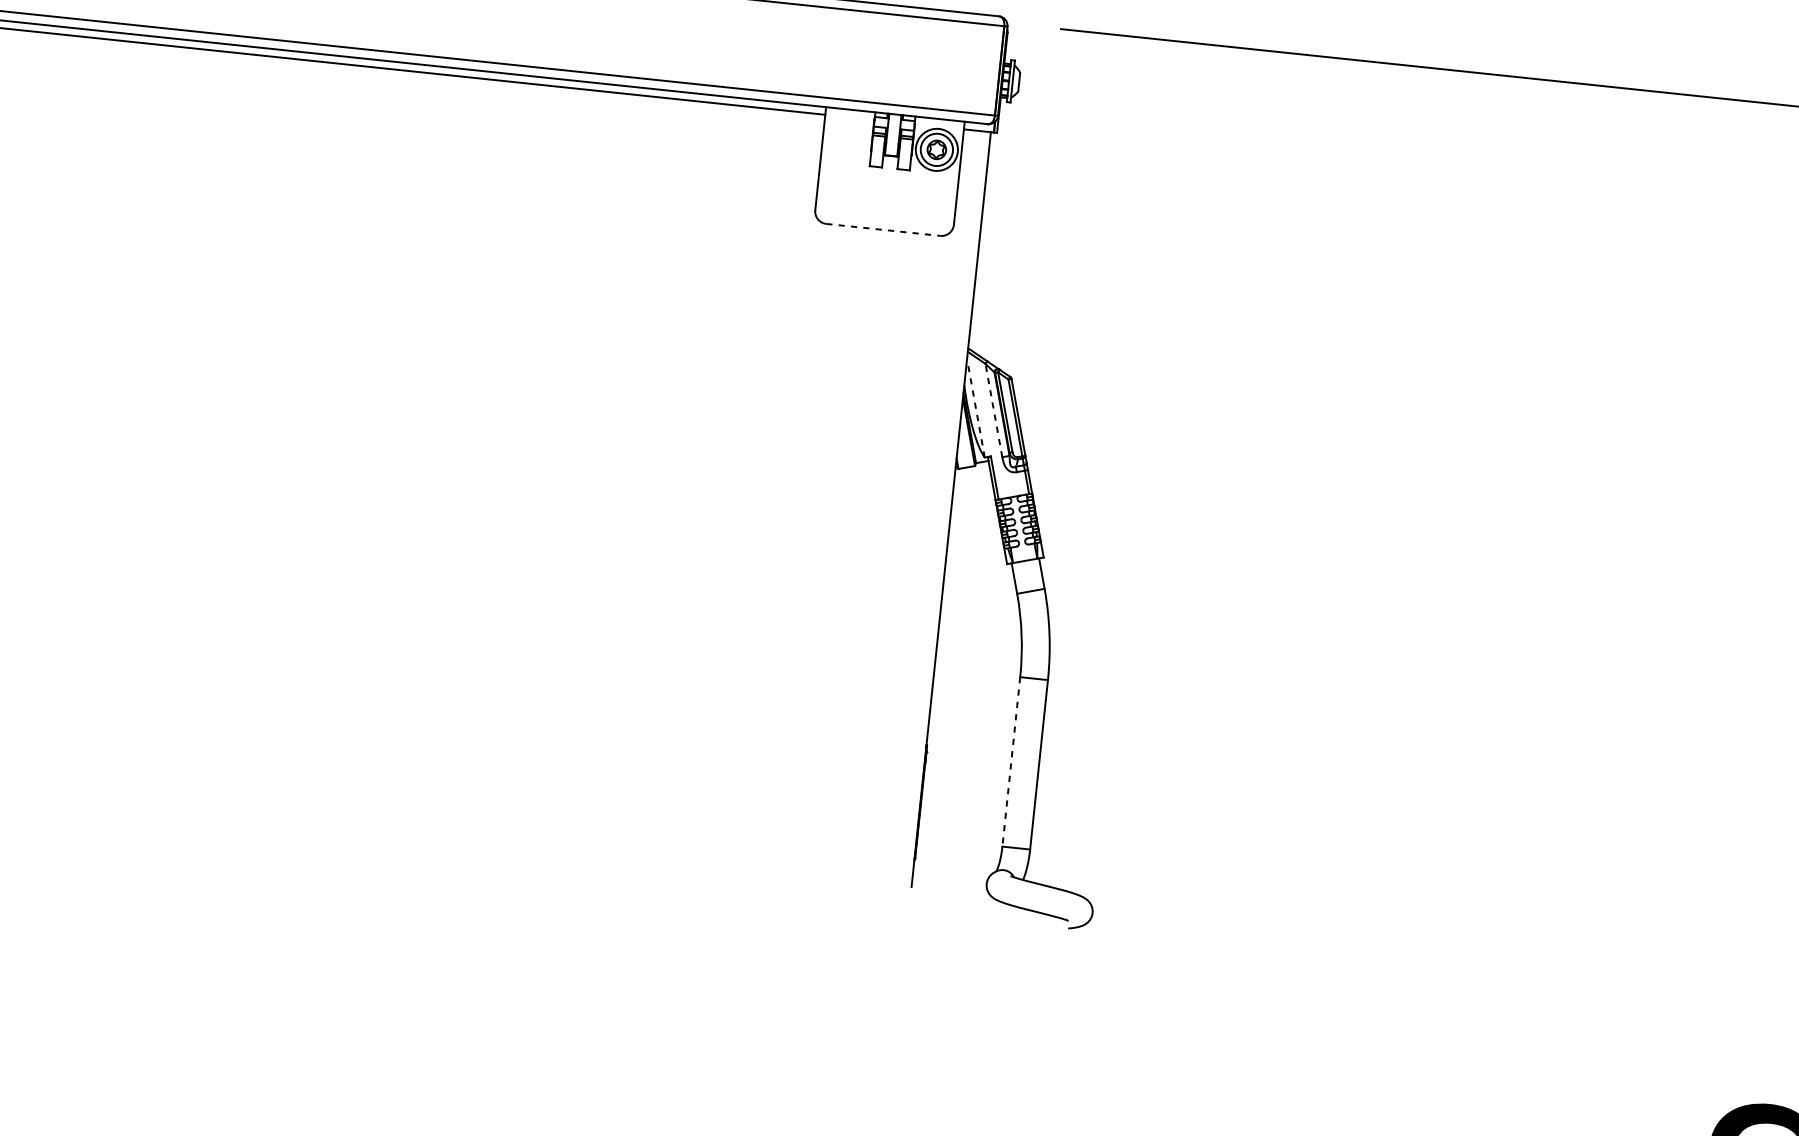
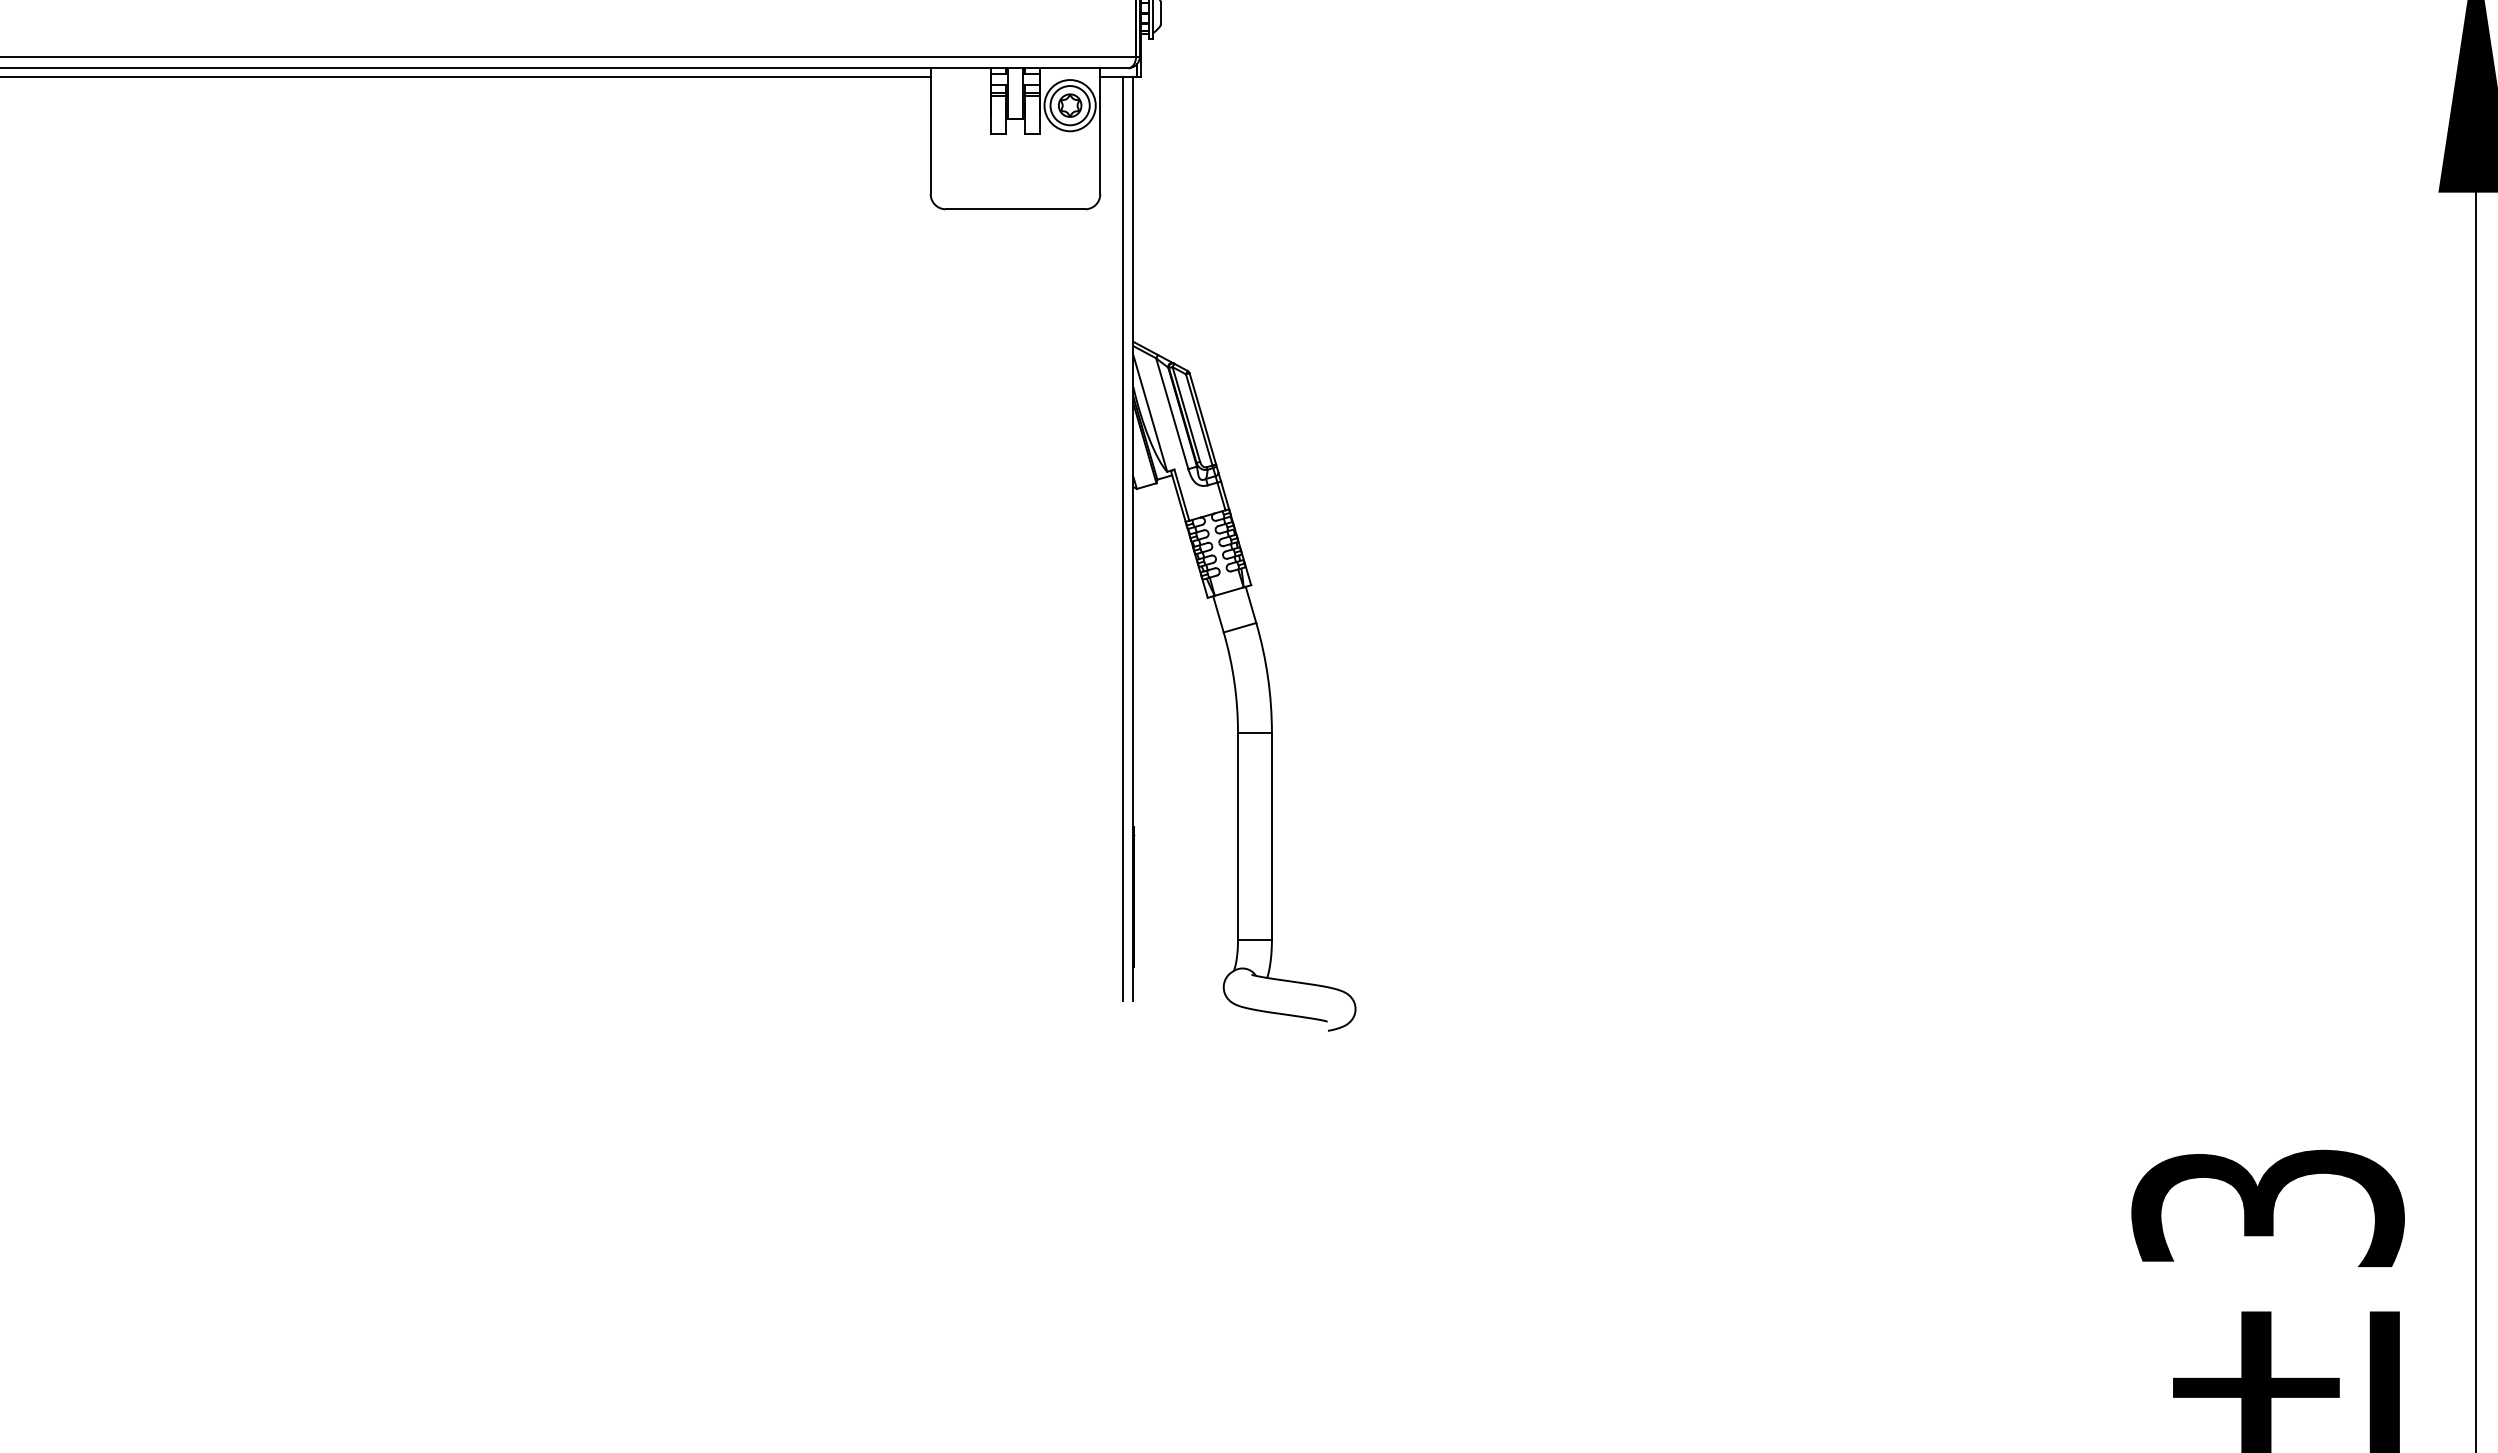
line: (883, 230) -> (1015, 209), dashed -> solid
line: (976, 408) -> (1150, 413), dashed -> solid
line: (994, 410) -> (1172, 413), dashed -> solid
line: (942, 508) -> (1122, 538), added
line: (1011, 761) -> (1238, 836), dashed -> solid

